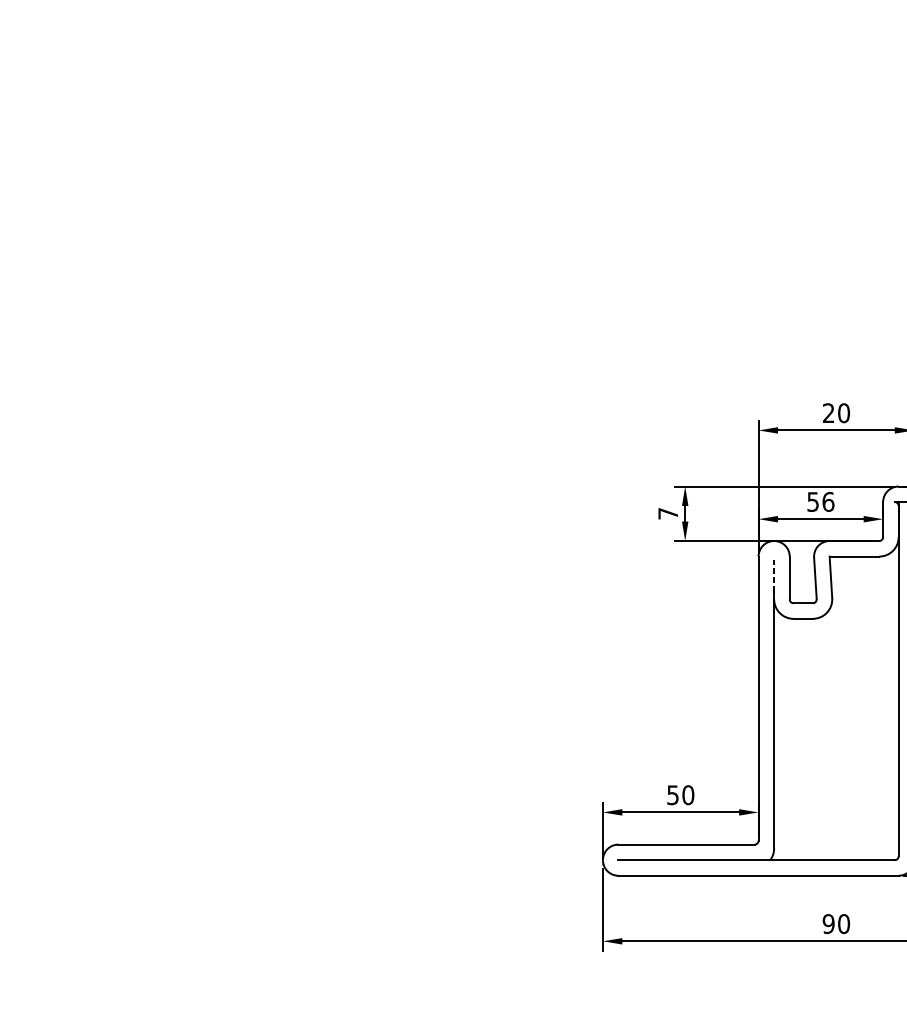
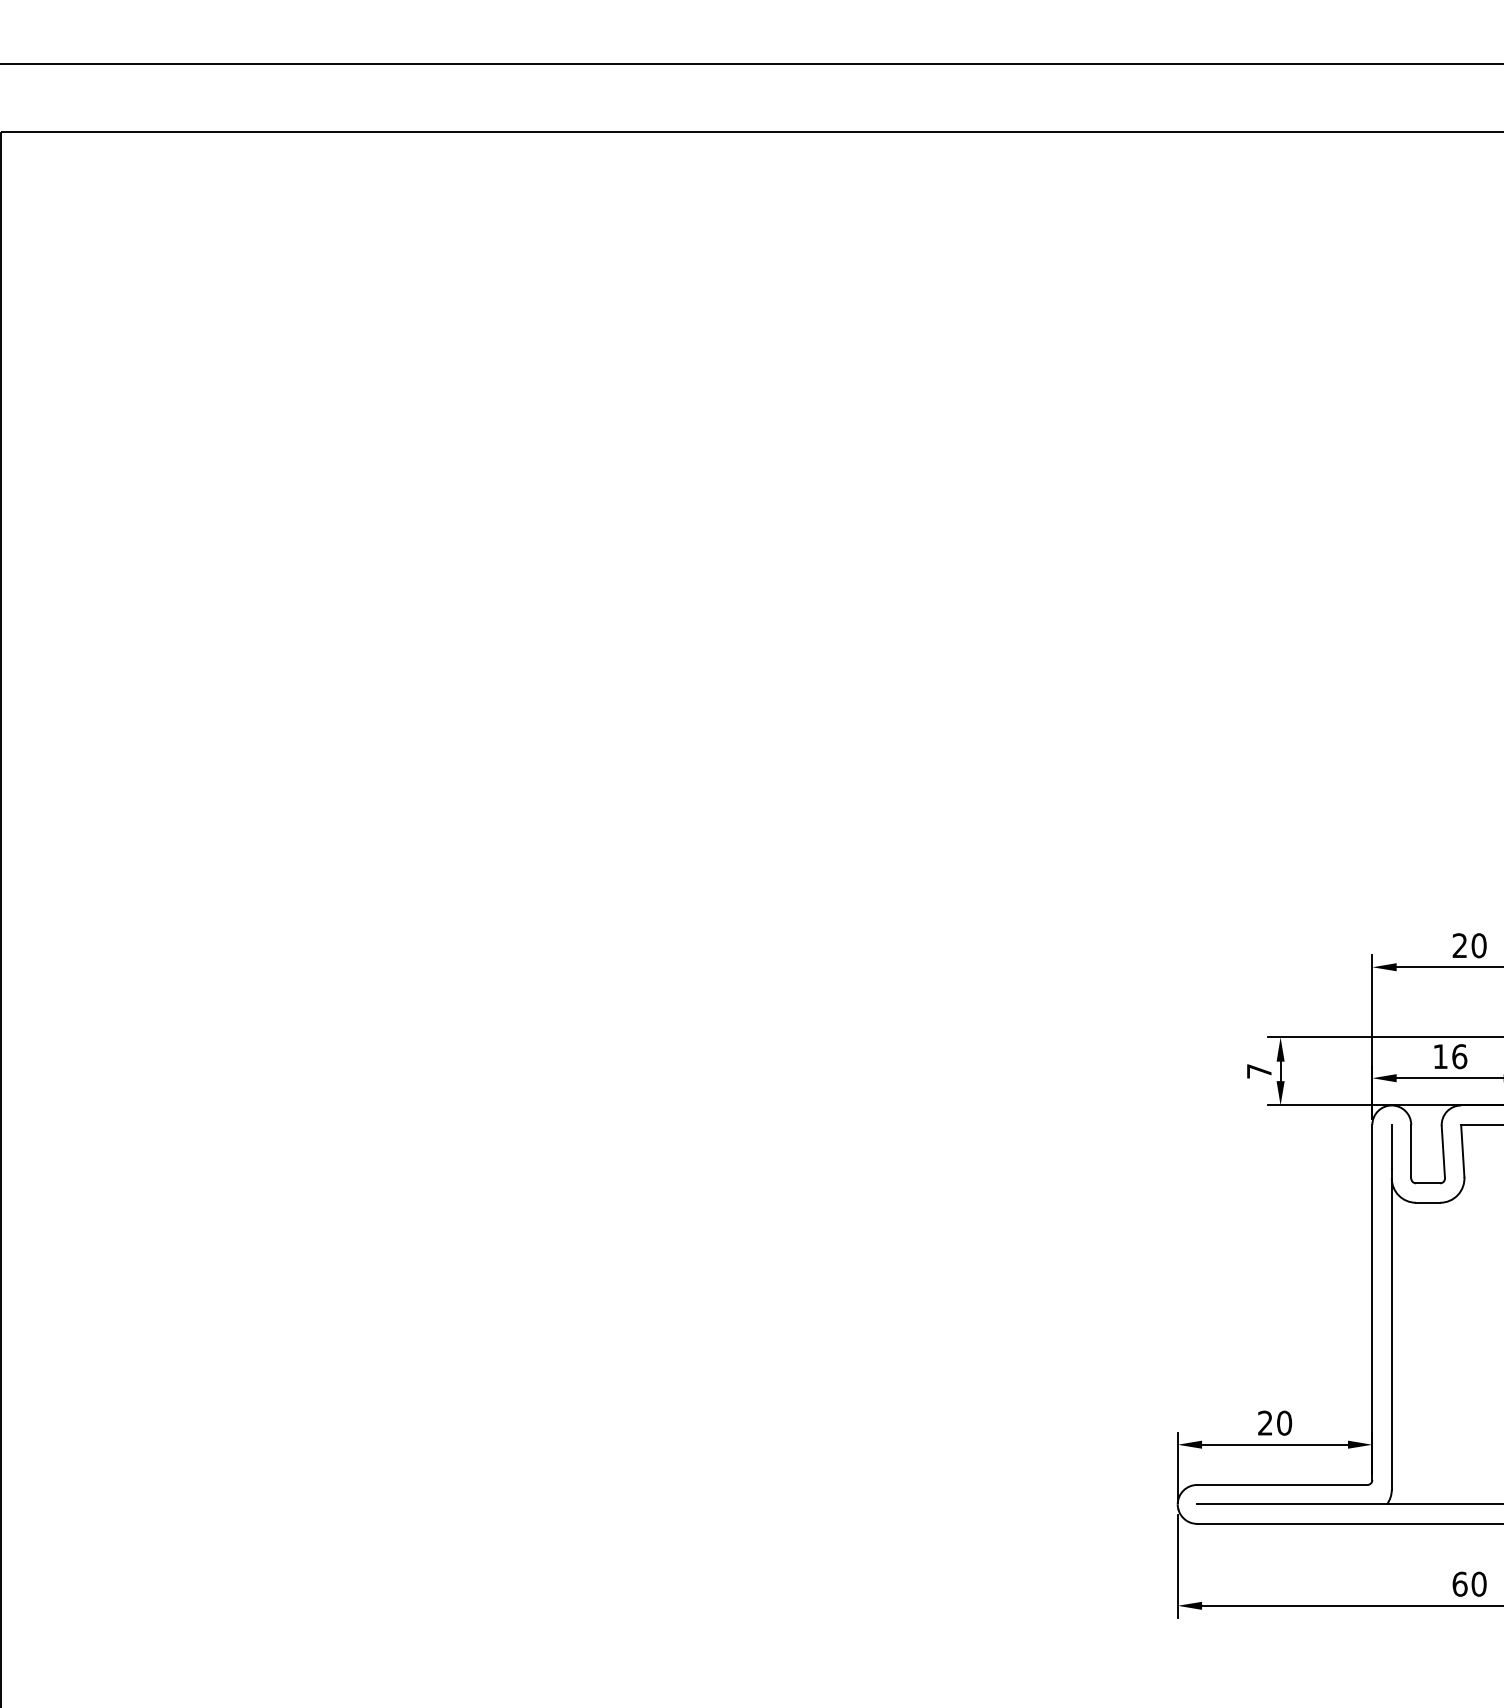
text: (813, 501) -> (1440, 1056), 56 -> 16
line: (773, 573) -> (1391, 1146), dashed -> solid
text: (673, 794) -> (1265, 1422), 50 -> 20
text: (828, 923) -> (1459, 1583), 90 -> 60

